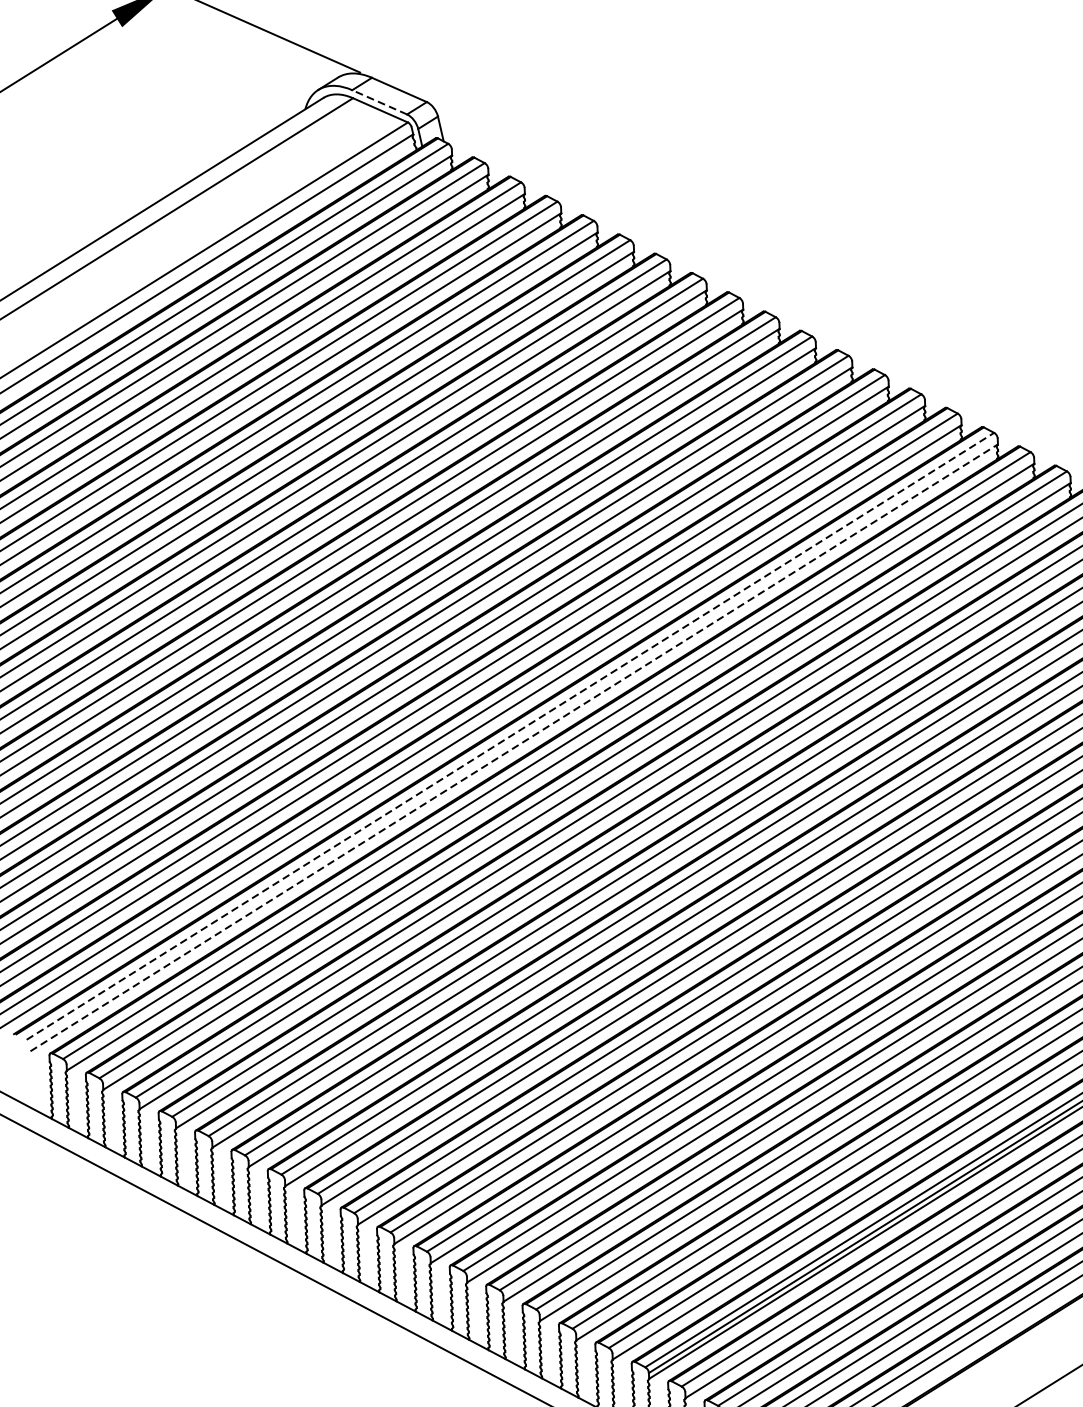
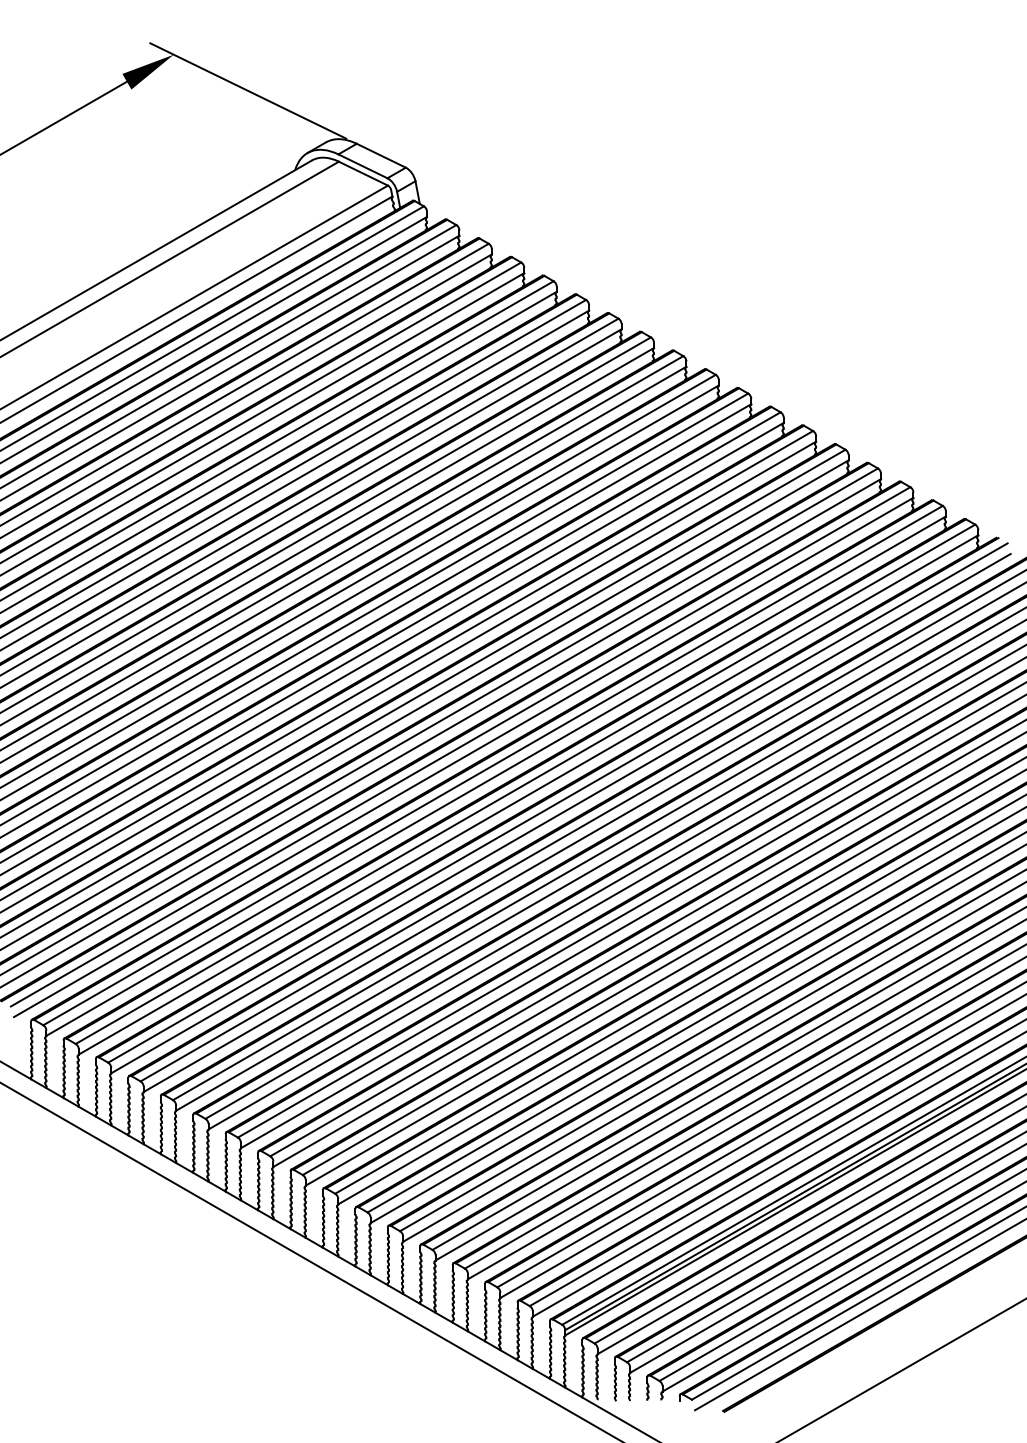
line: (379, 102) -> (362, 166), dashed -> solid
line: (511, 735) -> (461, 746), dashed -> solid
line: (515, 747) -> (464, 757), dashed -> solid

